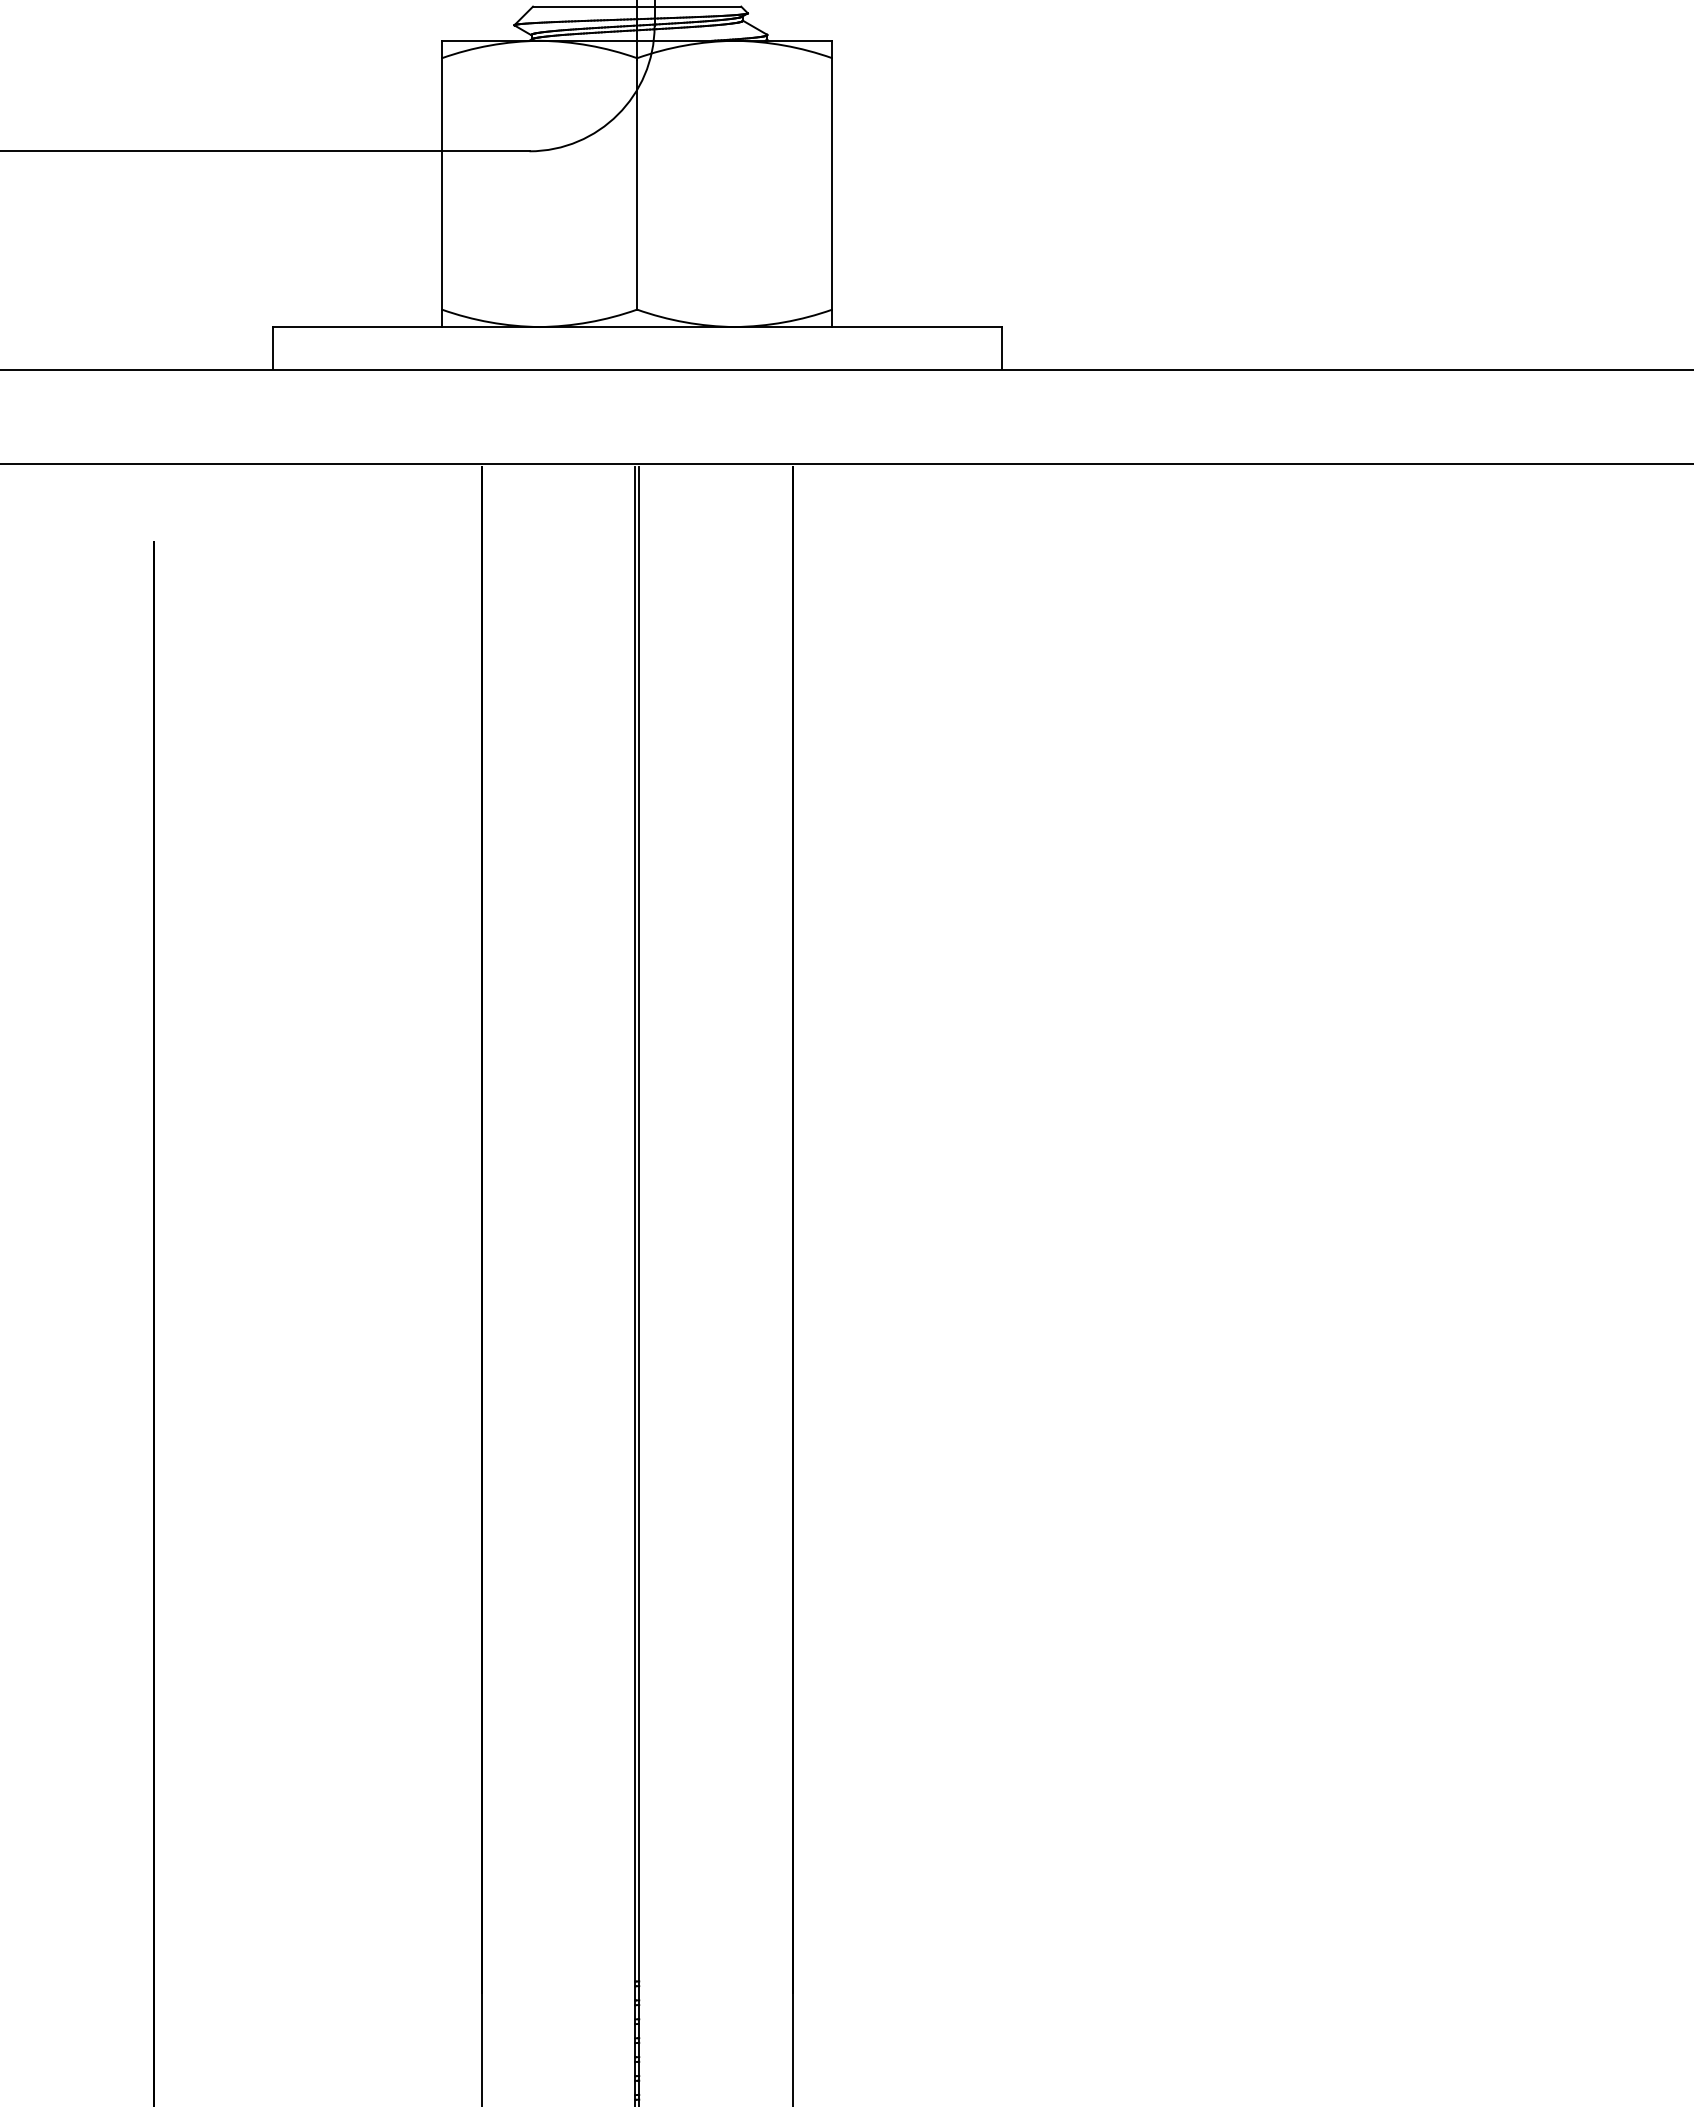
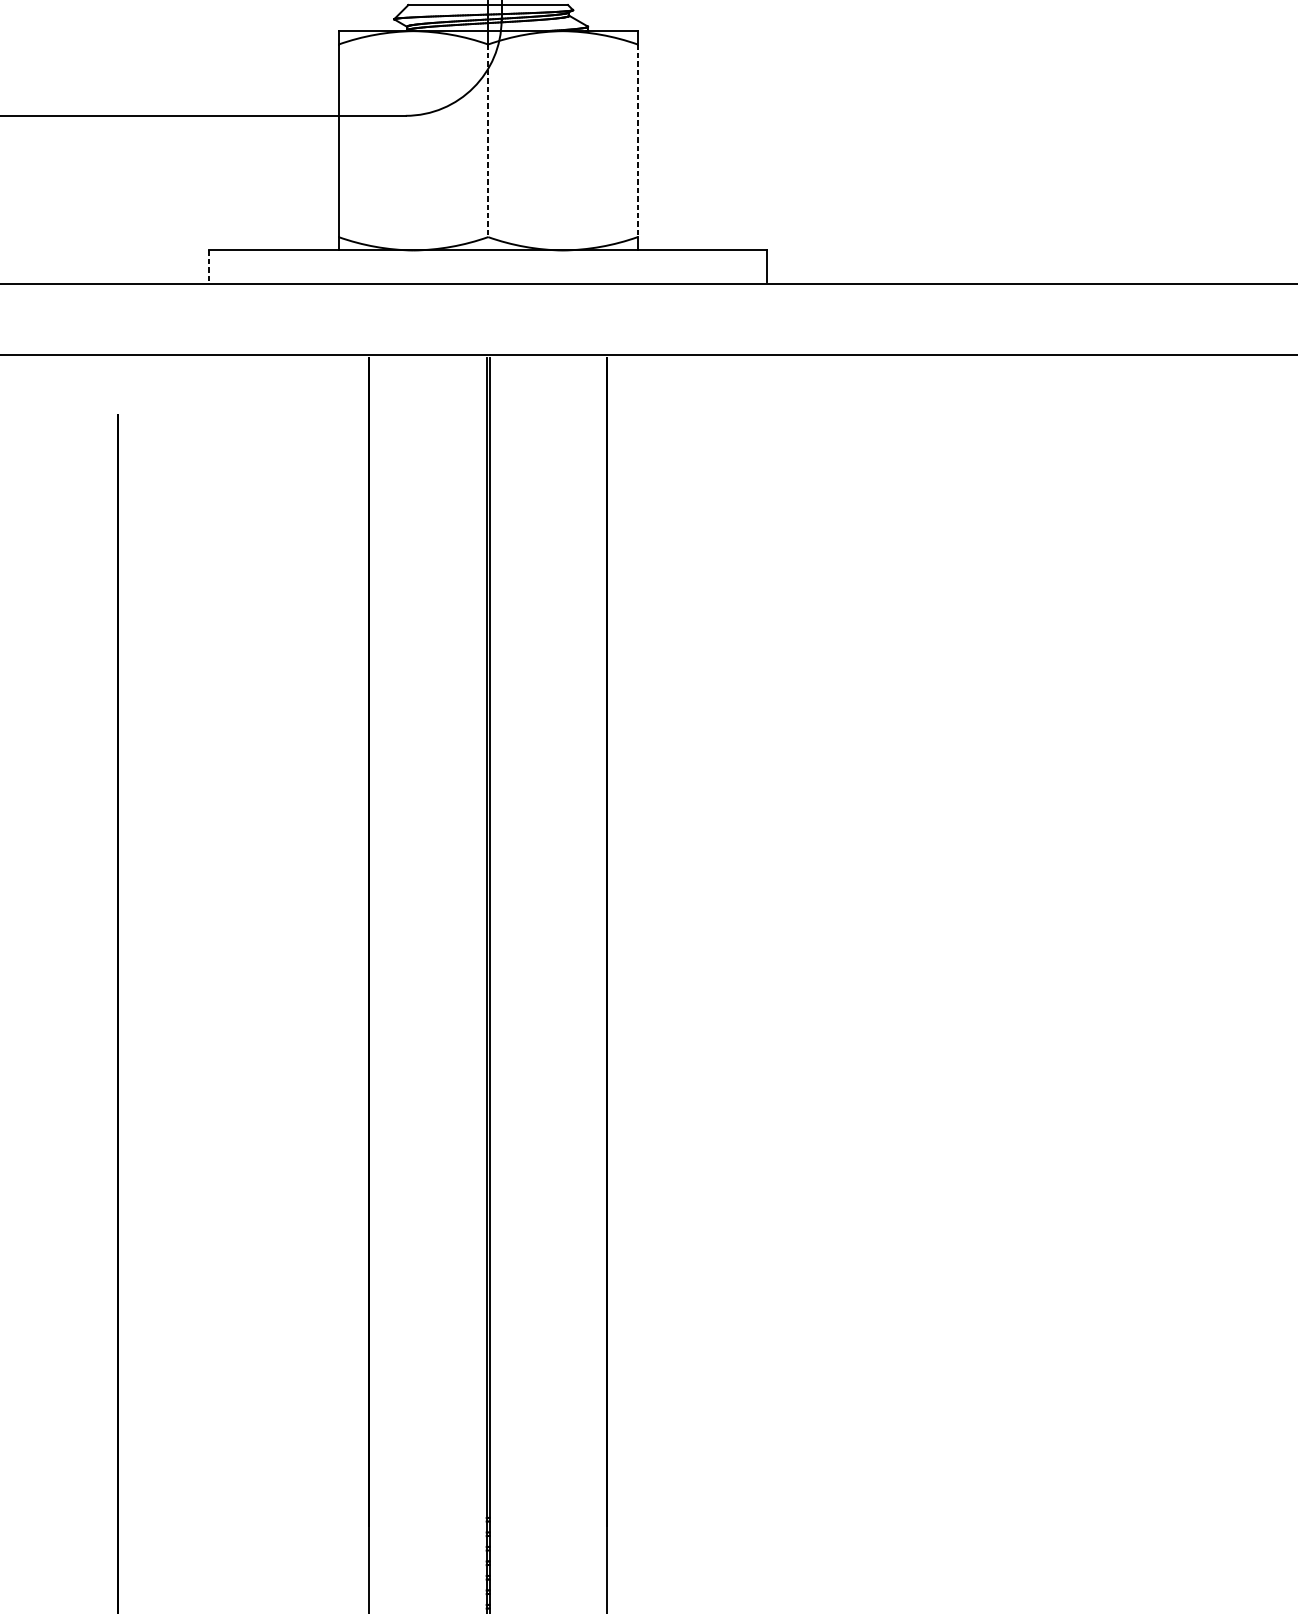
line: (637, 183) -> (488, 140), solid -> dashed
line: (832, 183) -> (637, 140), solid -> dashed
line: (272, 347) -> (208, 266), solid -> dashed

